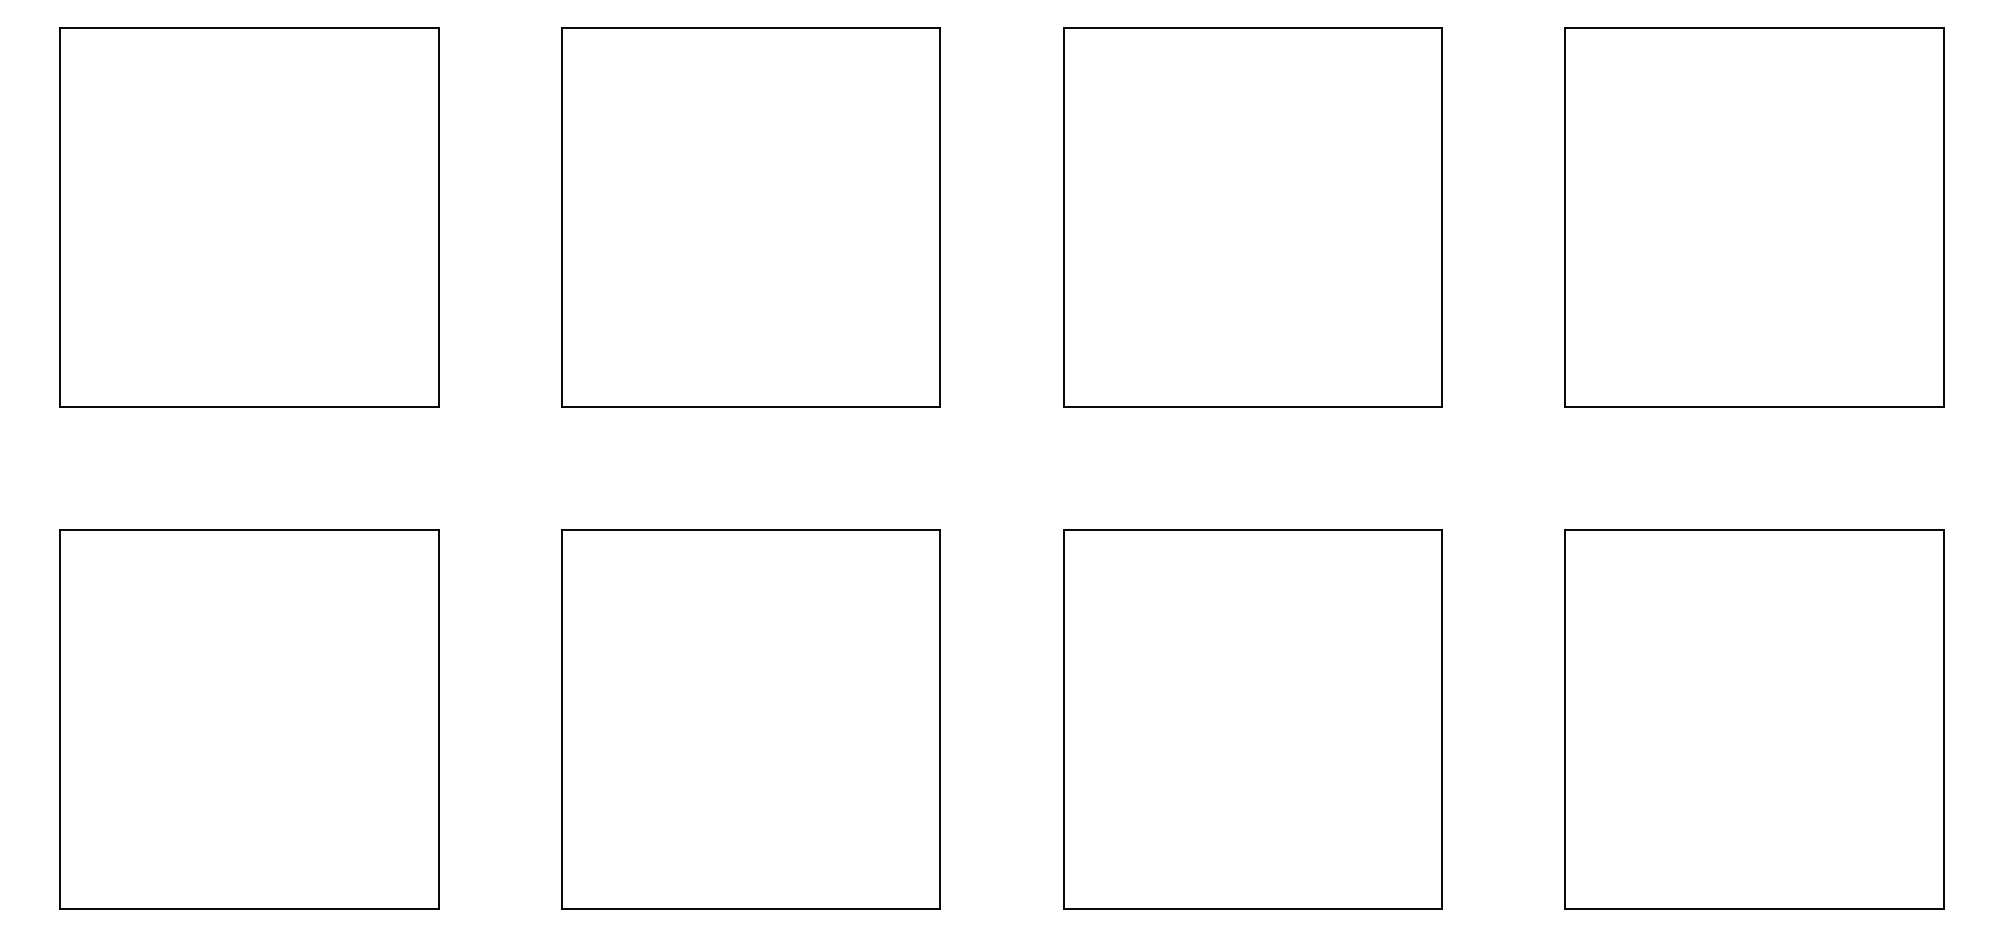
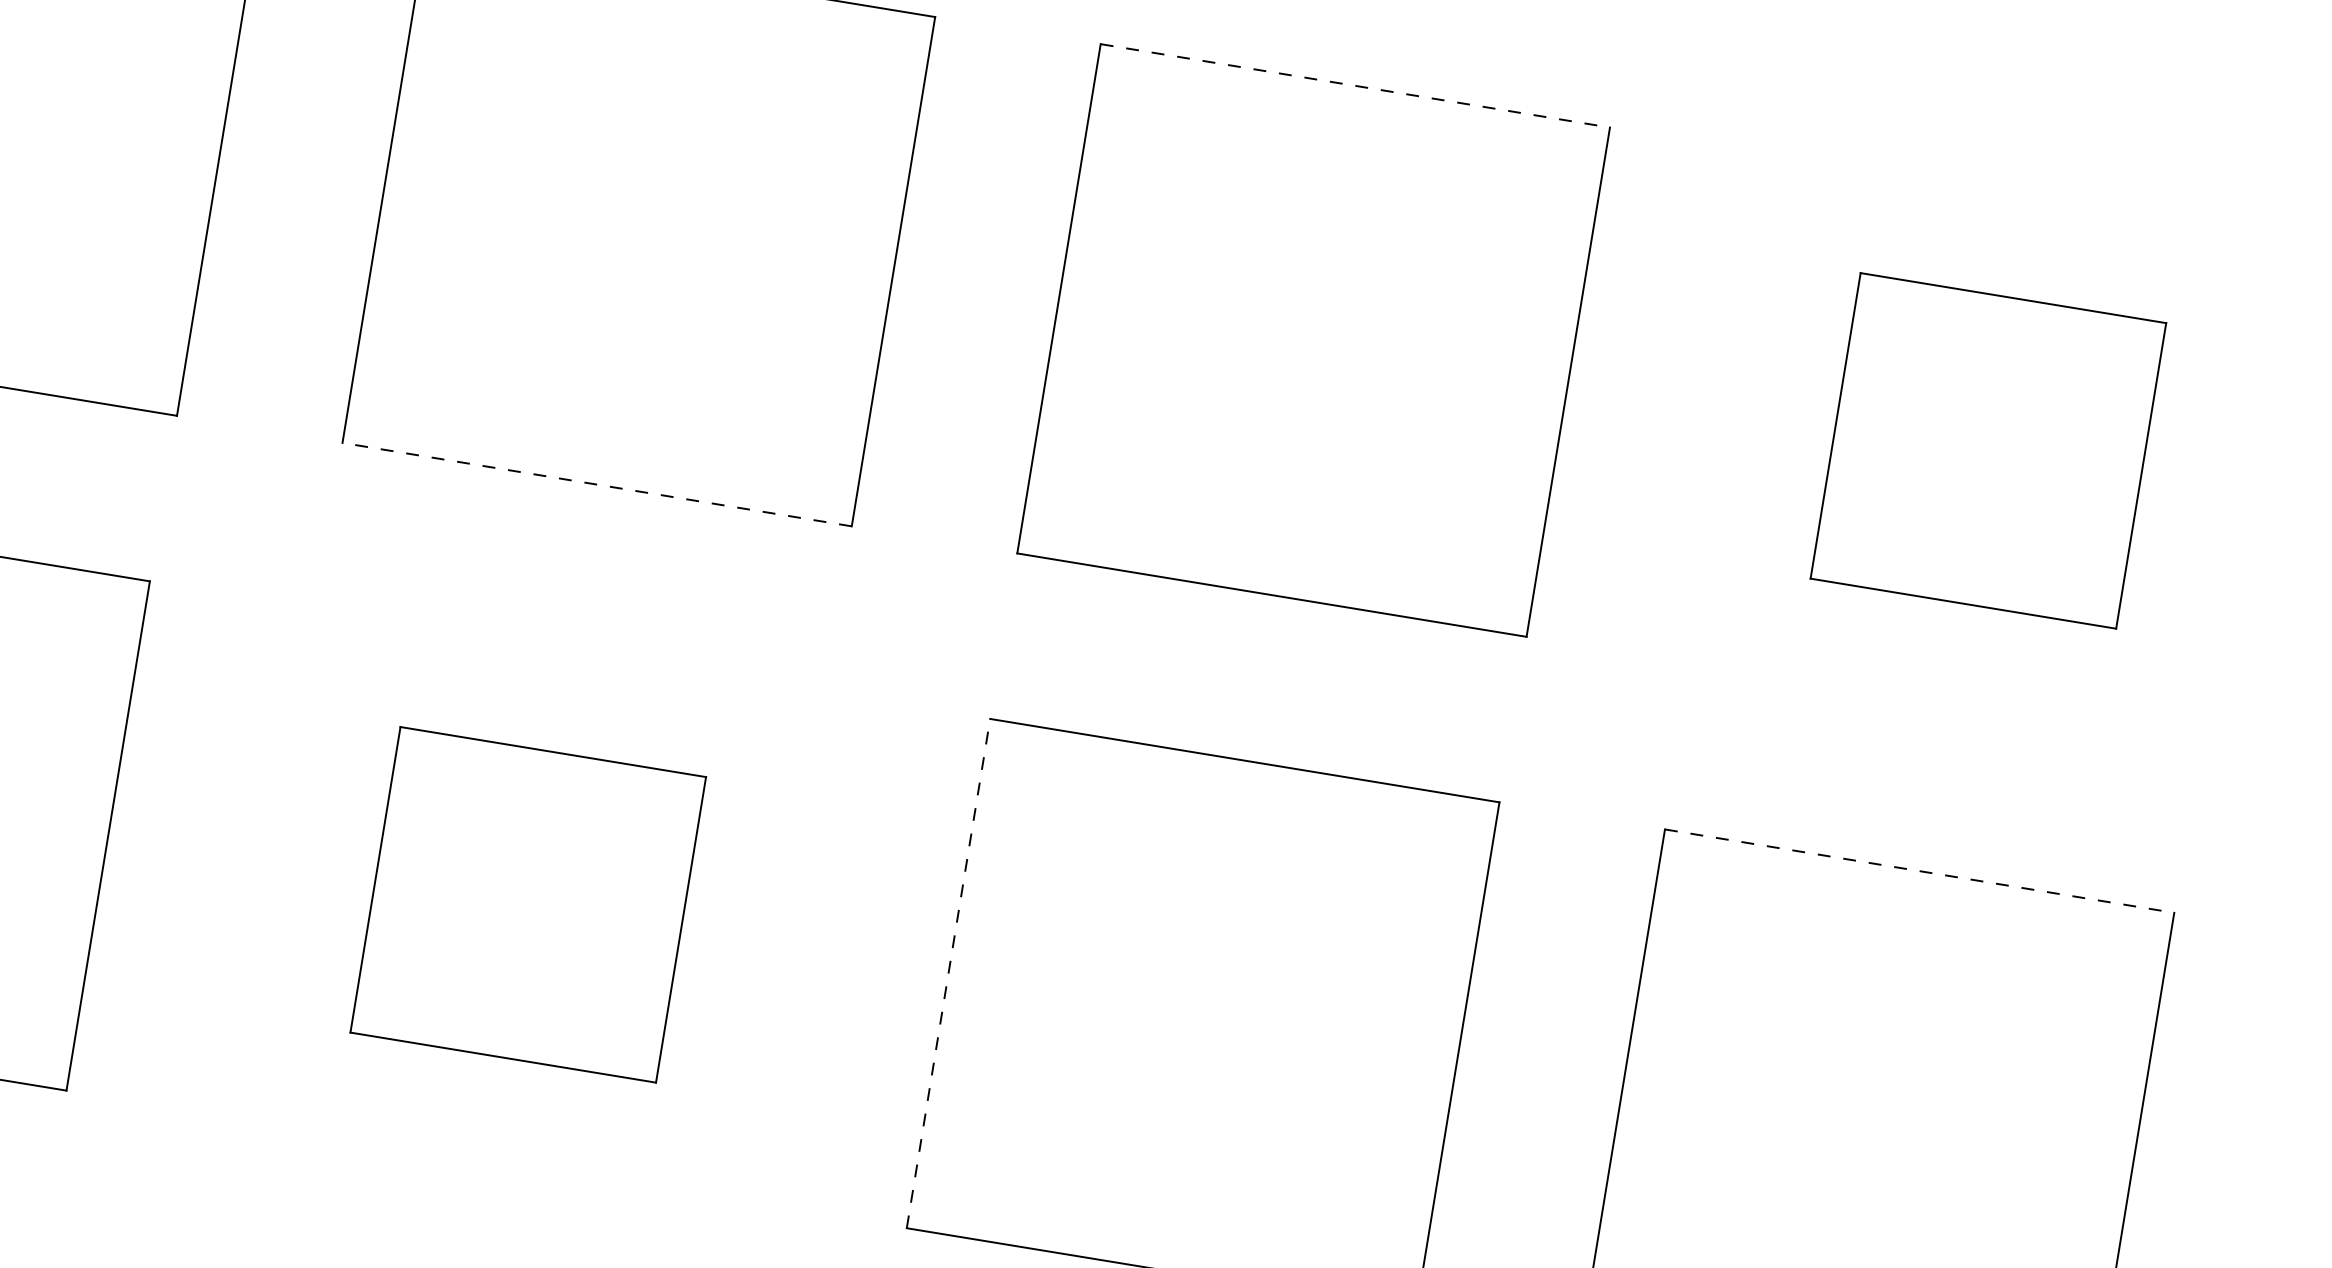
line: (1253, 28) -> (1356, 86), solid -> dashed
part: (1754, 217) -> (1988, 450), size x0.6
line: (750, 406) -> (596, 483), solid -> dashed
line: (1755, 530) -> (1920, 871), solid -> dashed
line: (1063, 718) -> (948, 972), solid -> dashed
part: (750, 719) -> (527, 904), size x0.6

